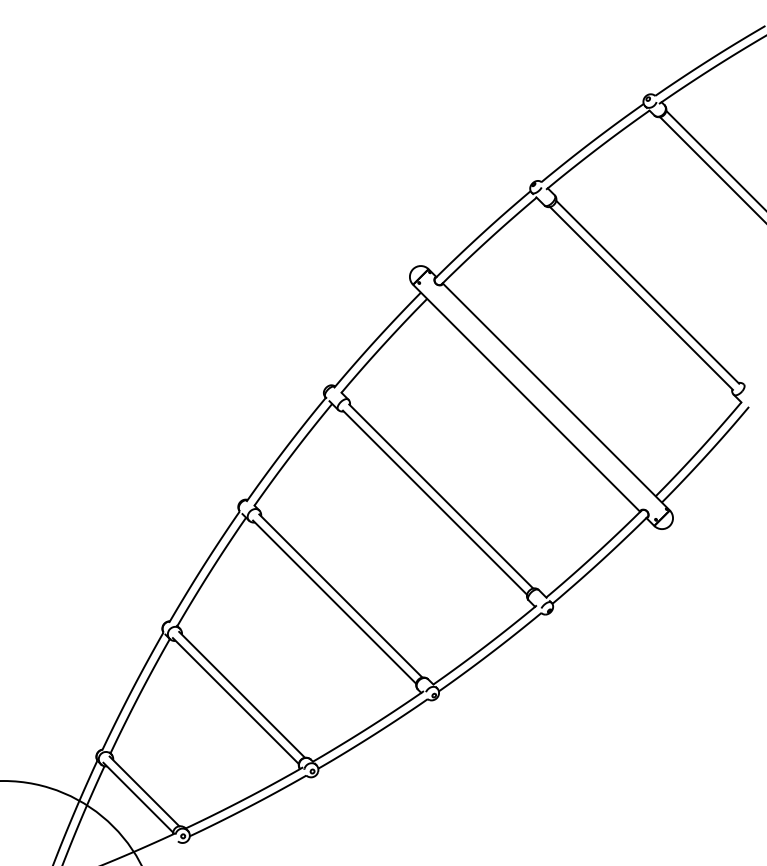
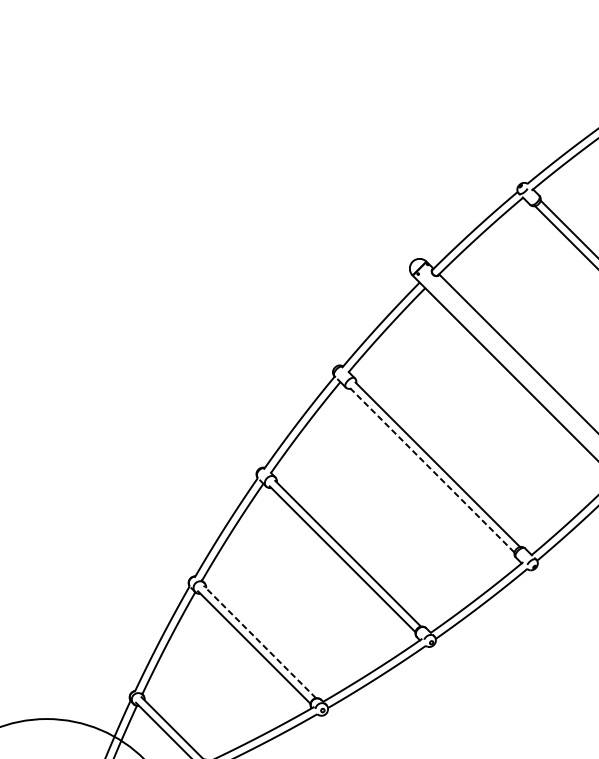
line: (435, 503) -> (432, 471), solid -> dashed
line: (241, 694) -> (259, 641), solid -> dashed

